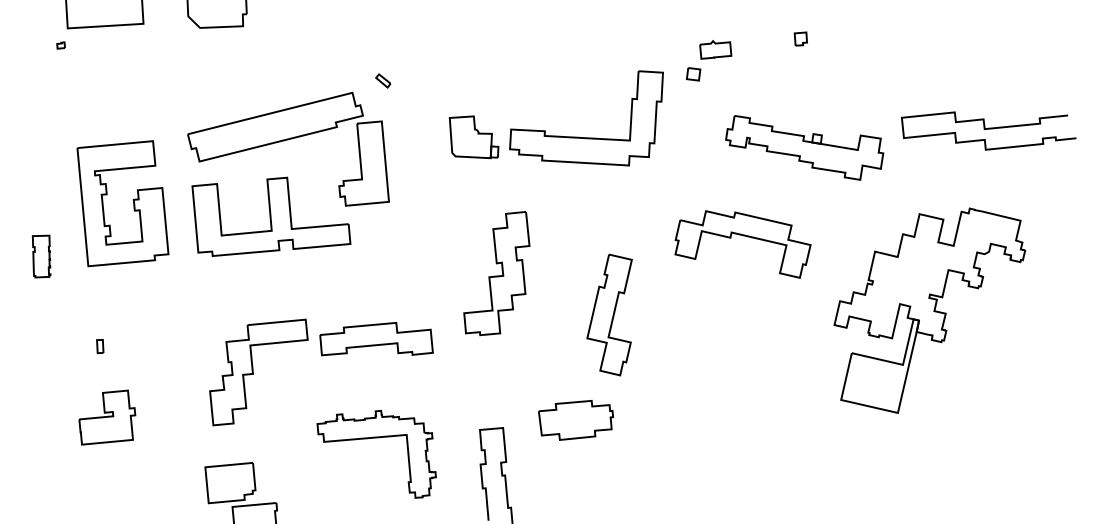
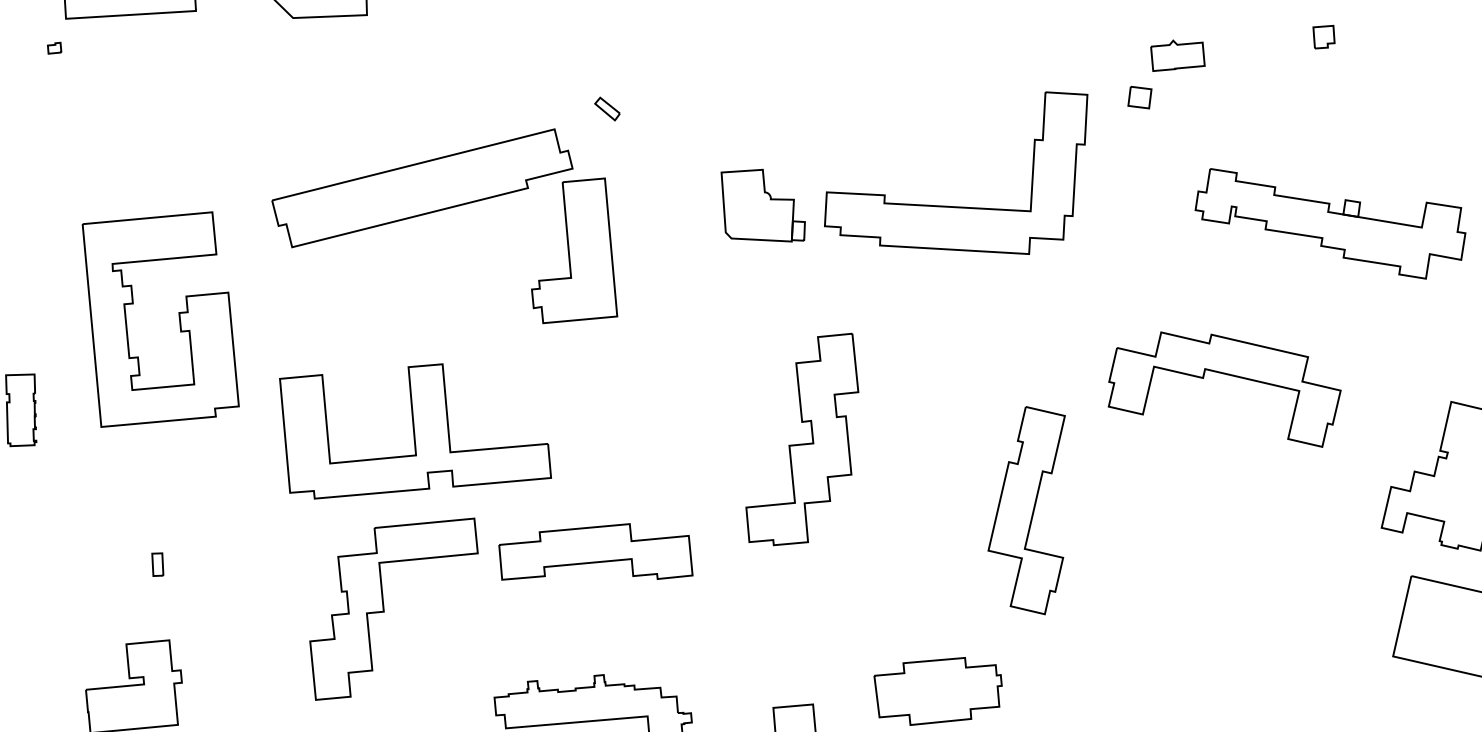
part: (271, 216) -> (415, 430), moved
part: (609, 314) -> (1026, 509), moved
part: (100, 346) -> (158, 564), moved

